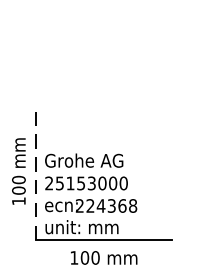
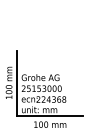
line: (36, 172) -> (17, 83), dashed -> solid

